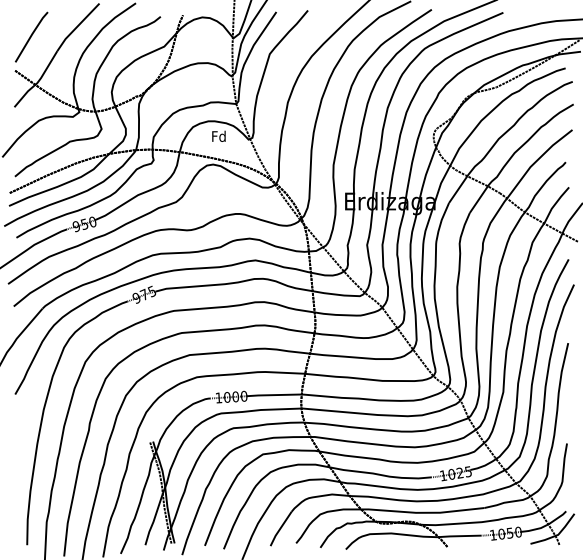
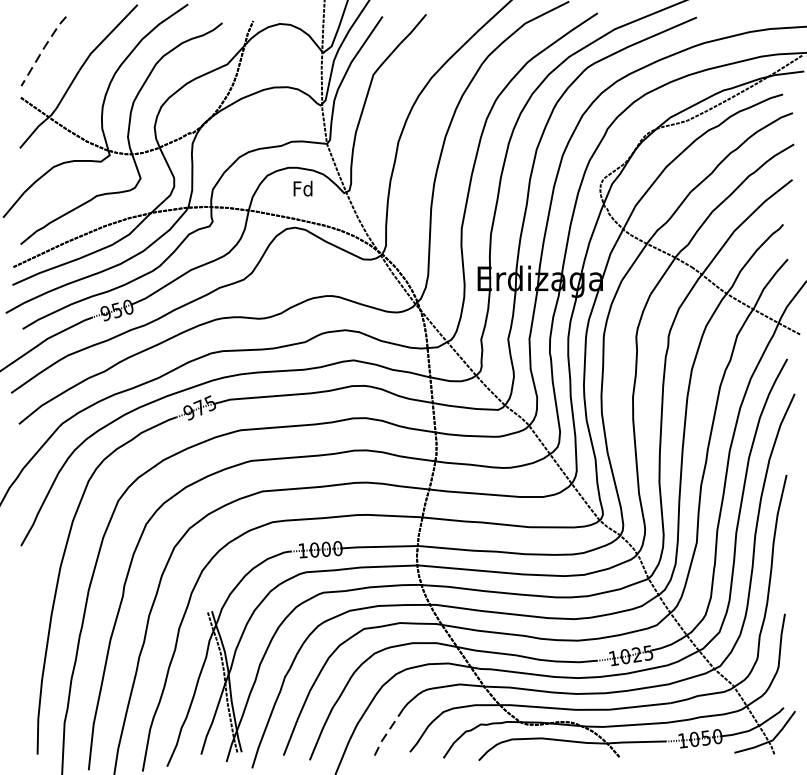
line: (31, 35) -> (43, 48), solid -> dashed
line: (280, 529) -> (388, 732), solid -> dashed

